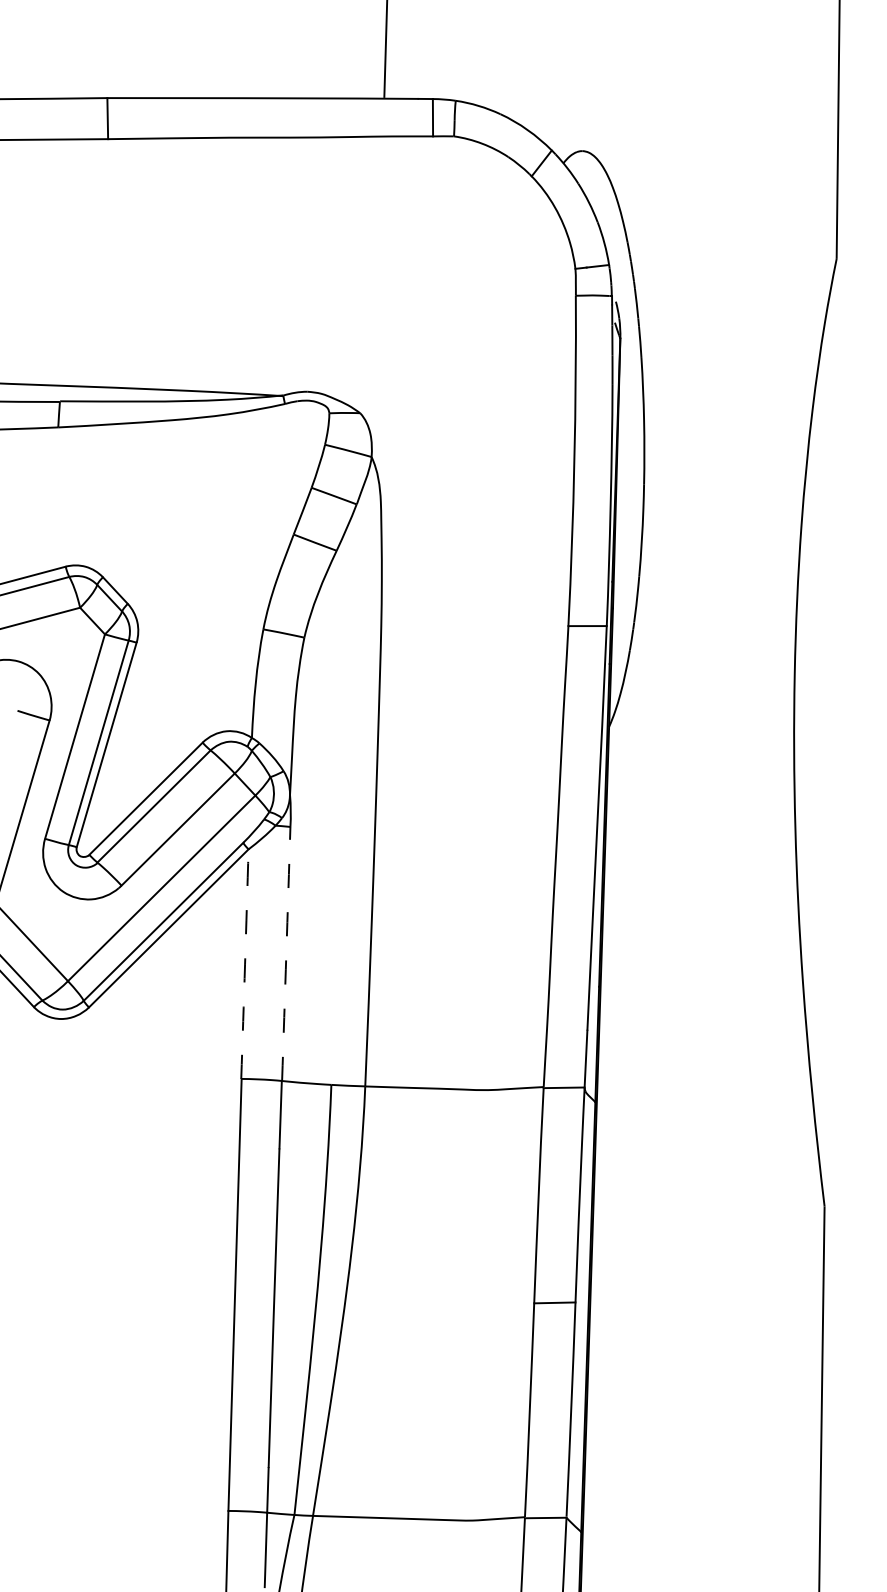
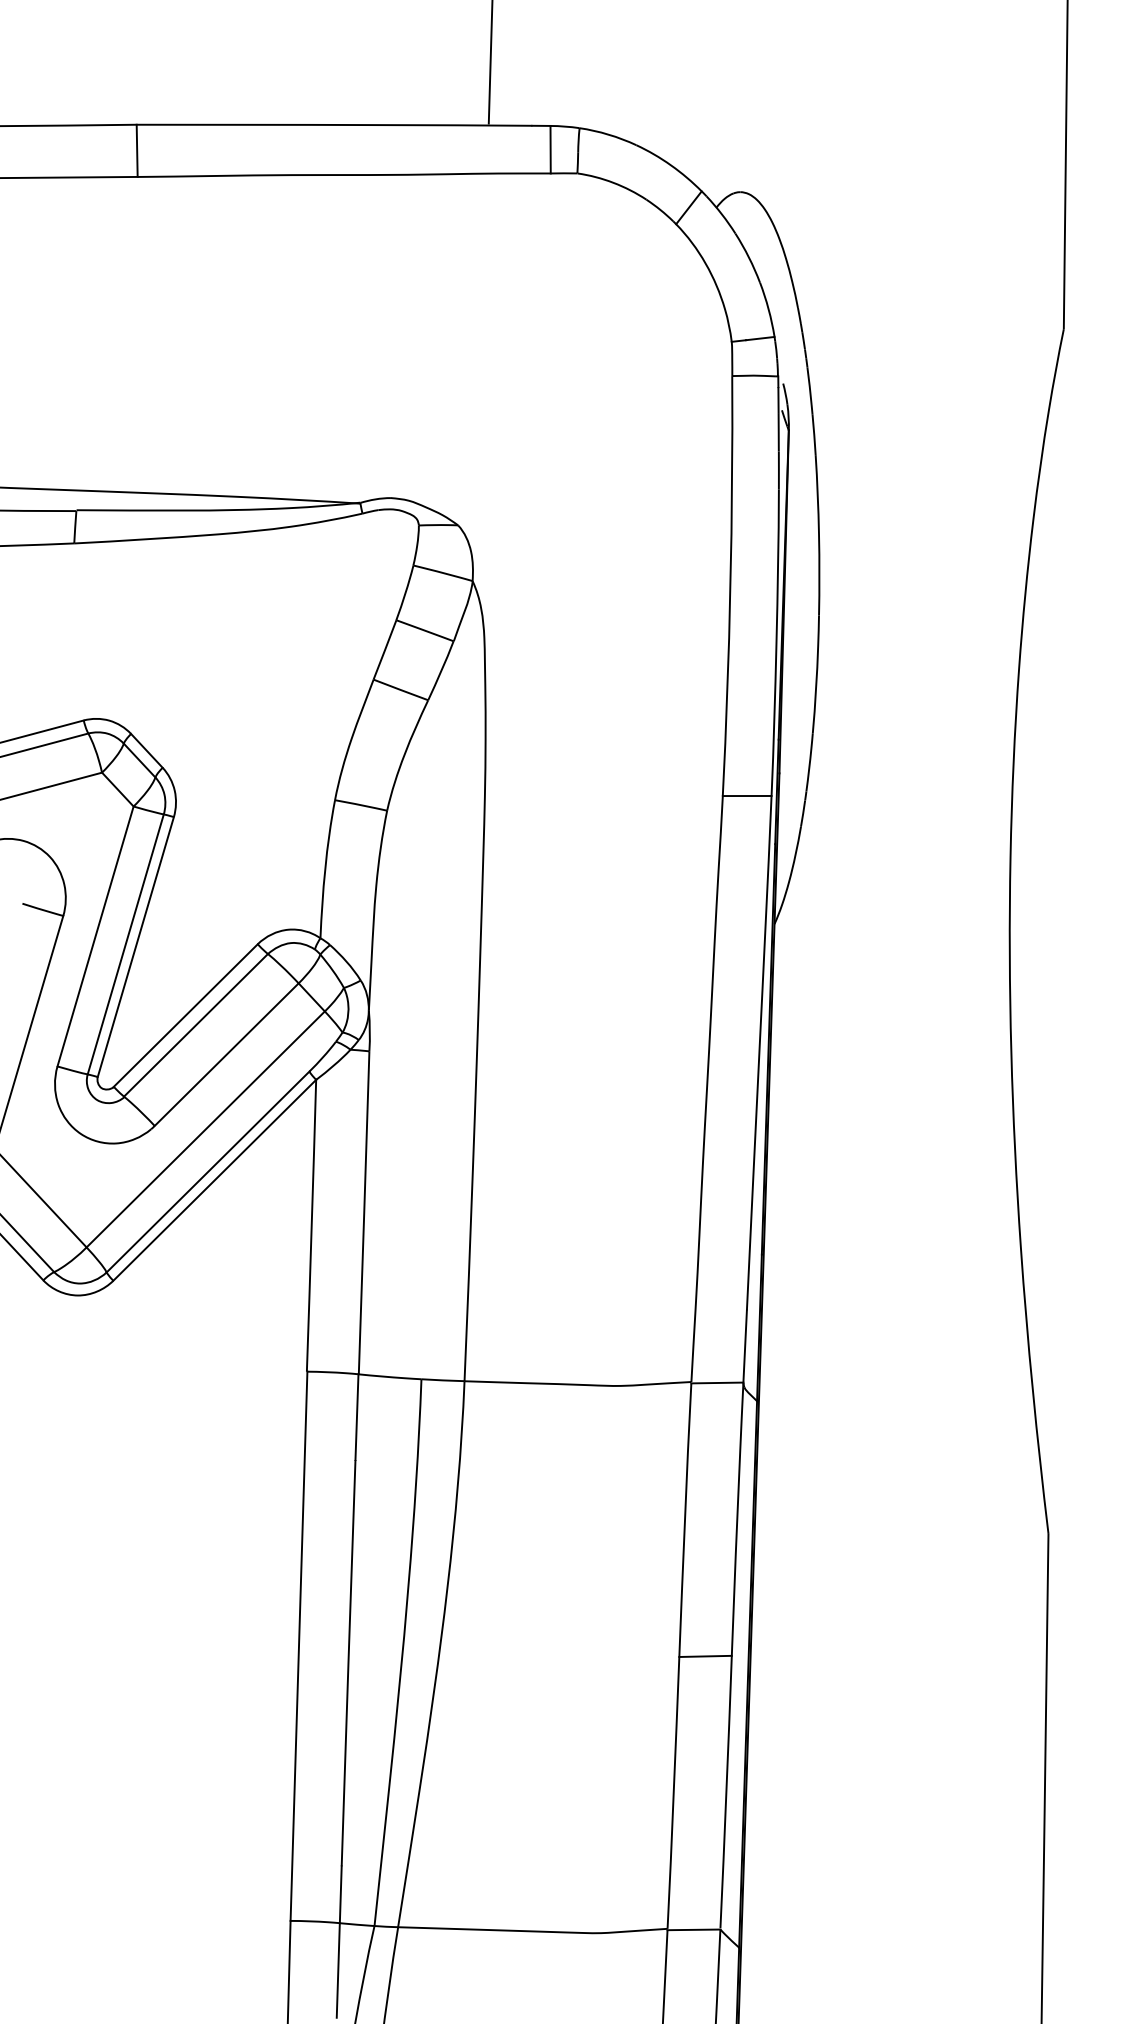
arc: (286, 953) -> (364, 1212), dashed -> solid
arc: (244, 963) -> (311, 1225), dashed -> solid

